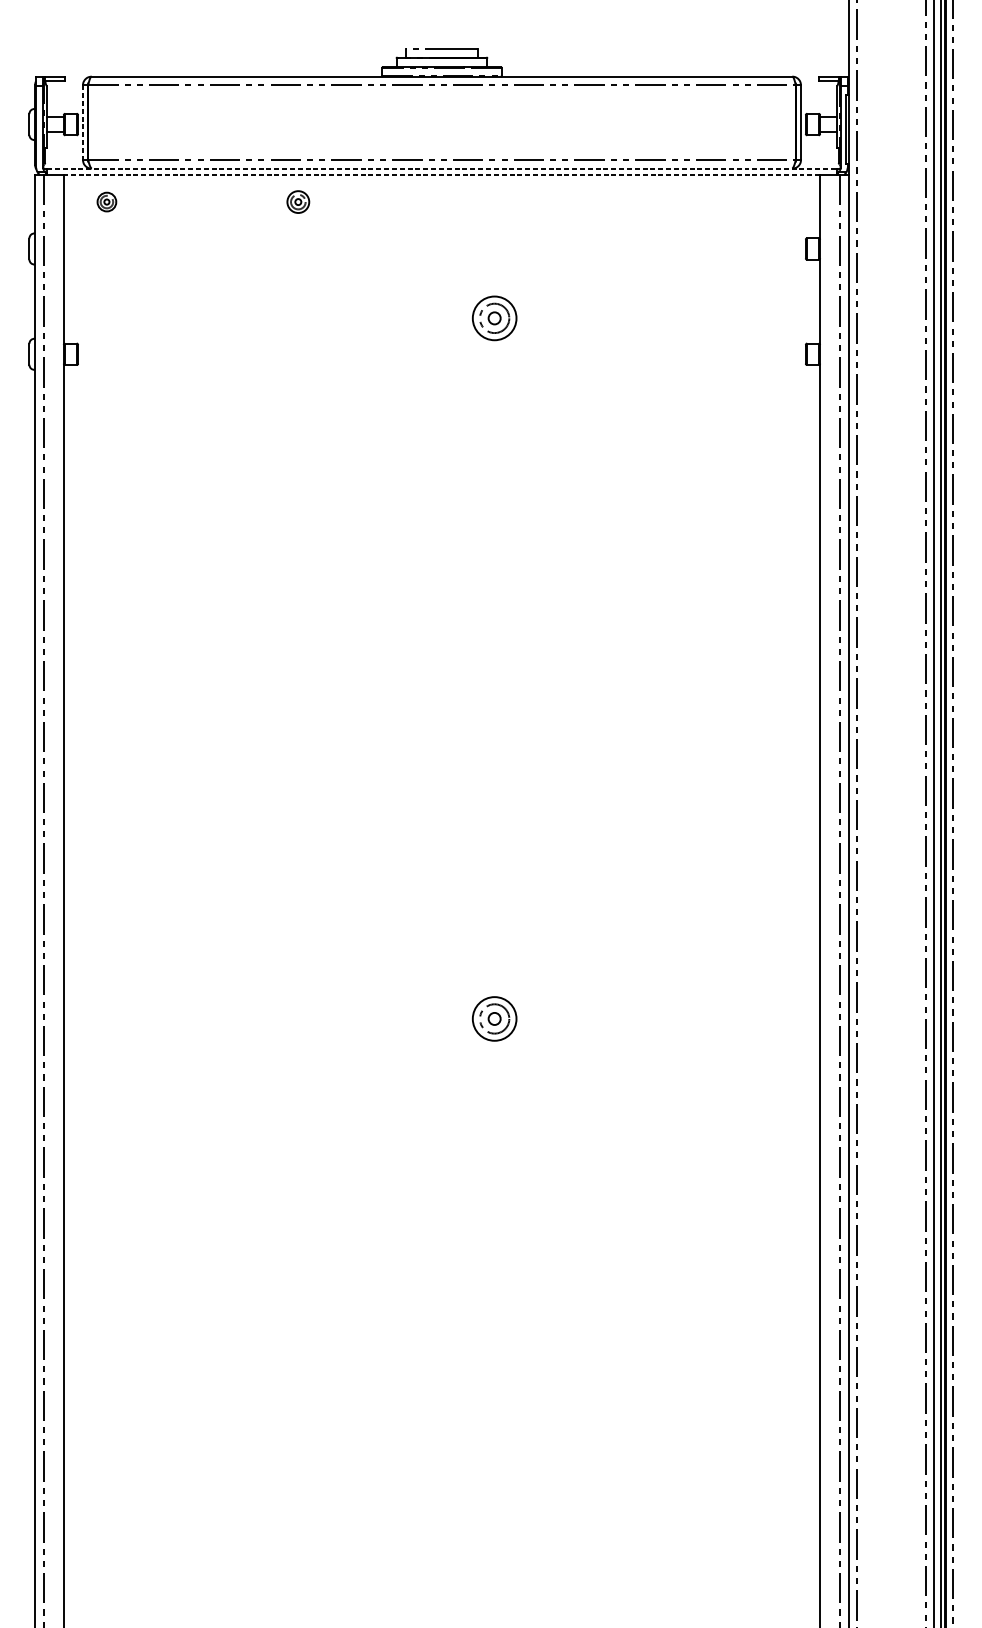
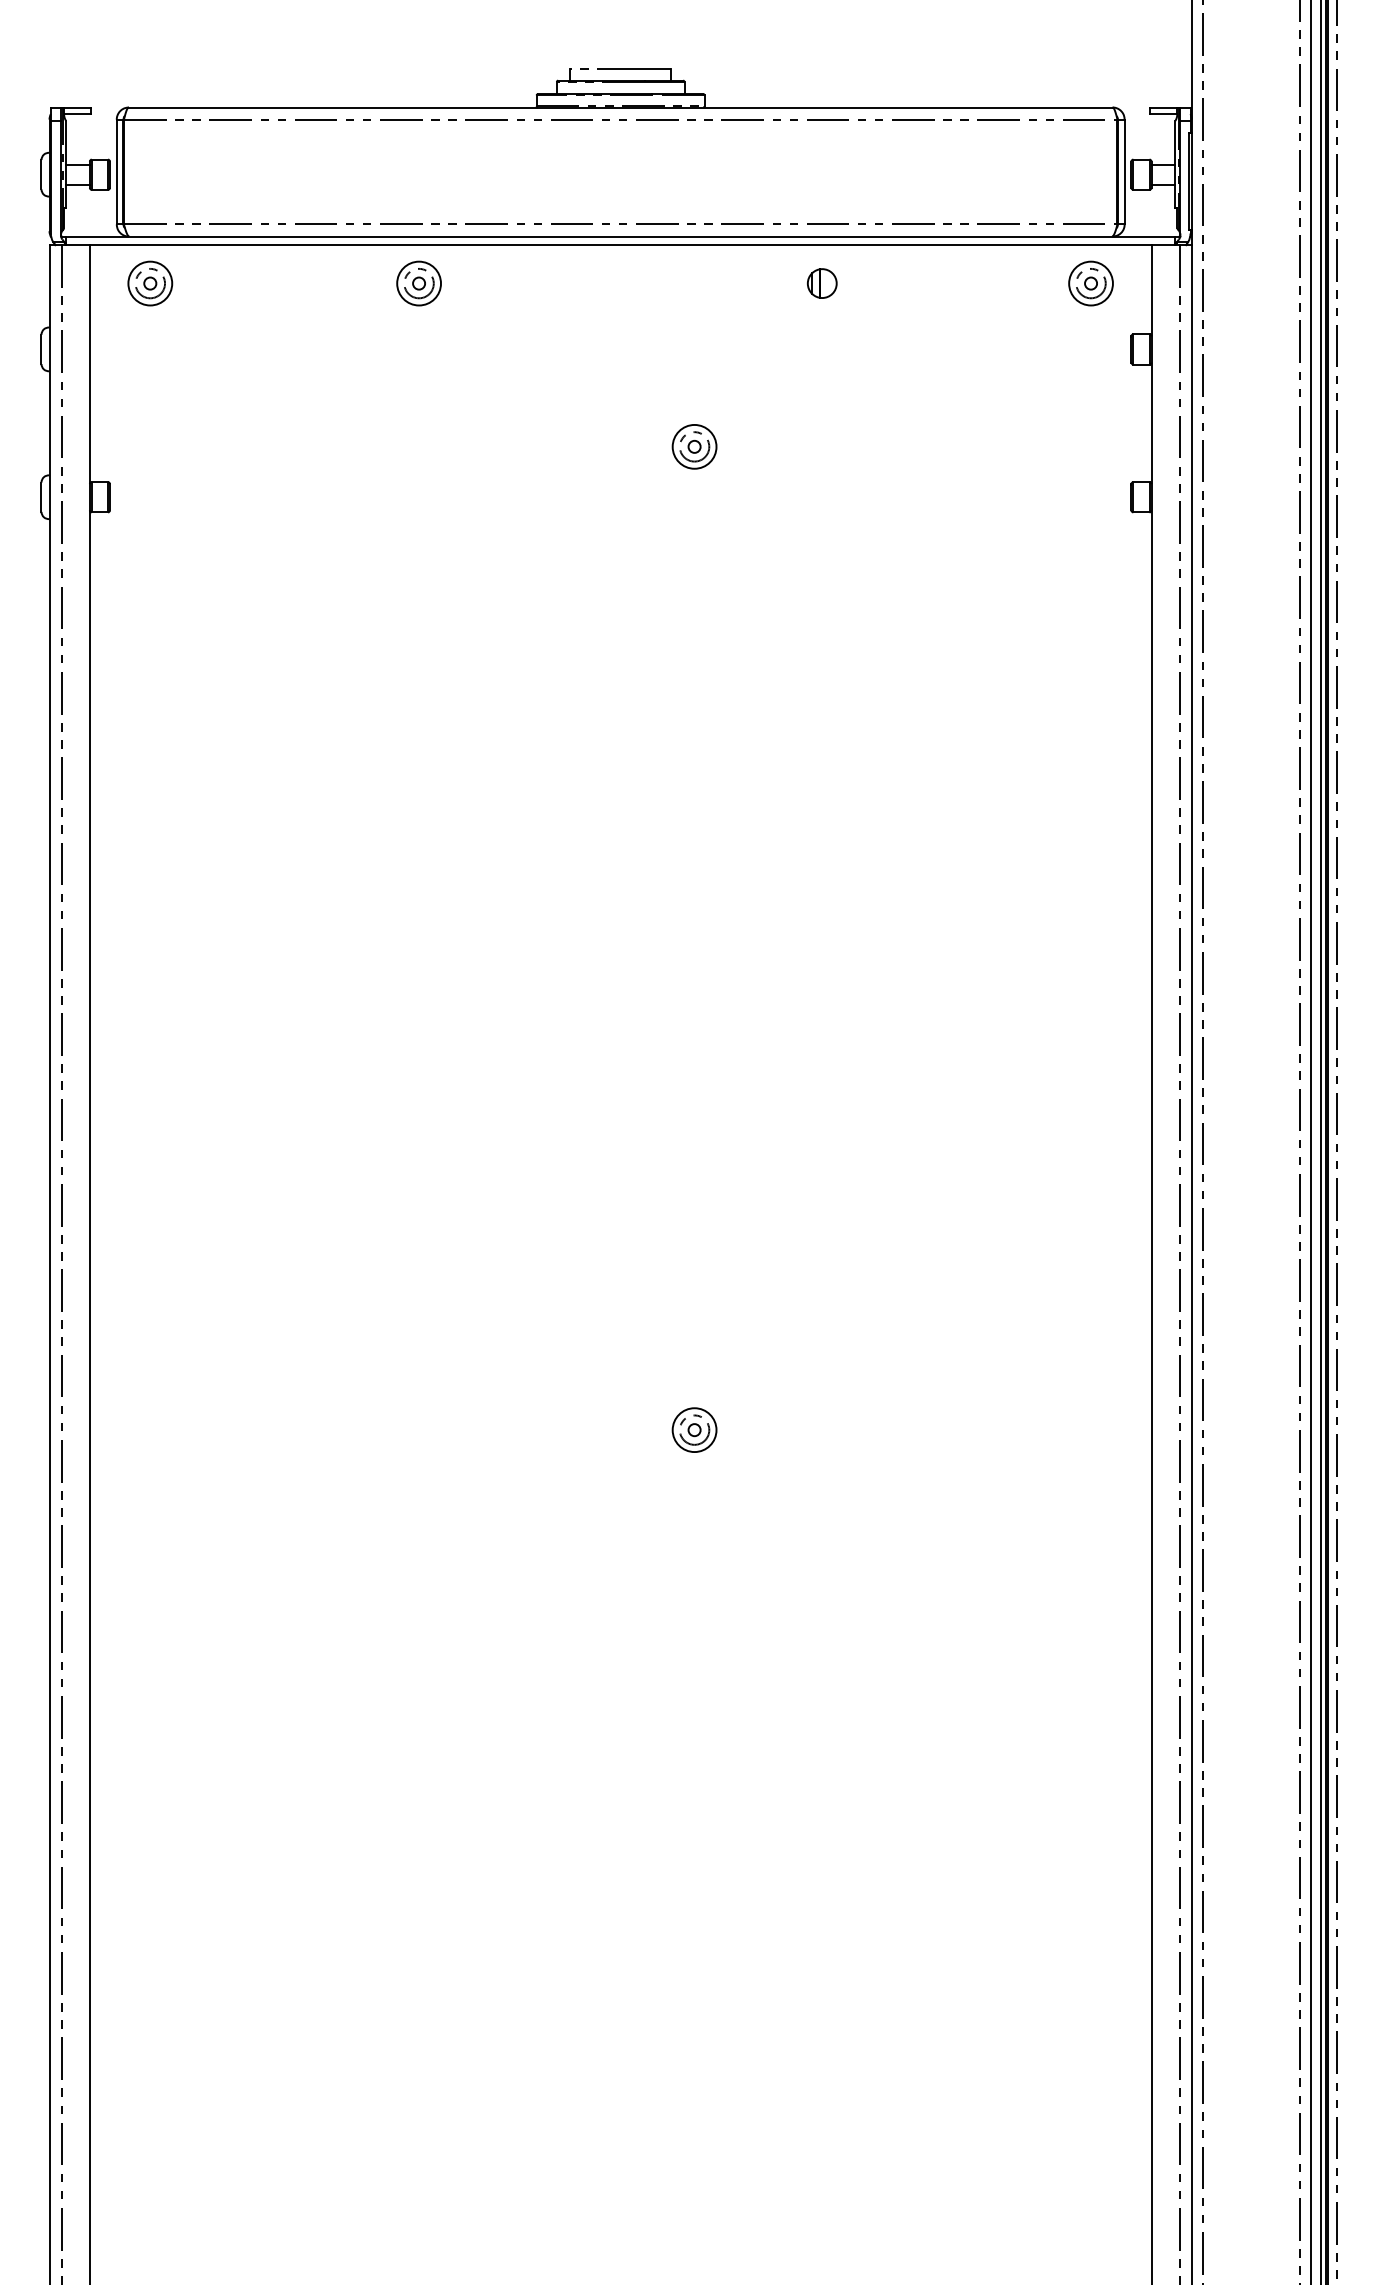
line: (82, 122) -> (116, 172), dashed -> solid
line: (442, 168) -> (621, 236), dashed -> solid
line: (441, 174) -> (620, 245), dashed -> solid
part: (107, 202) -> (150, 283), size x1.67
part: (297, 202) -> (418, 283), size x1.43
part: (585, 202) -> (822, 283), added
part: (776, 202) -> (1090, 283), added
part: (494, 318) -> (694, 446), size x0.71
part: (494, 1018) -> (694, 1429), size x0.71

